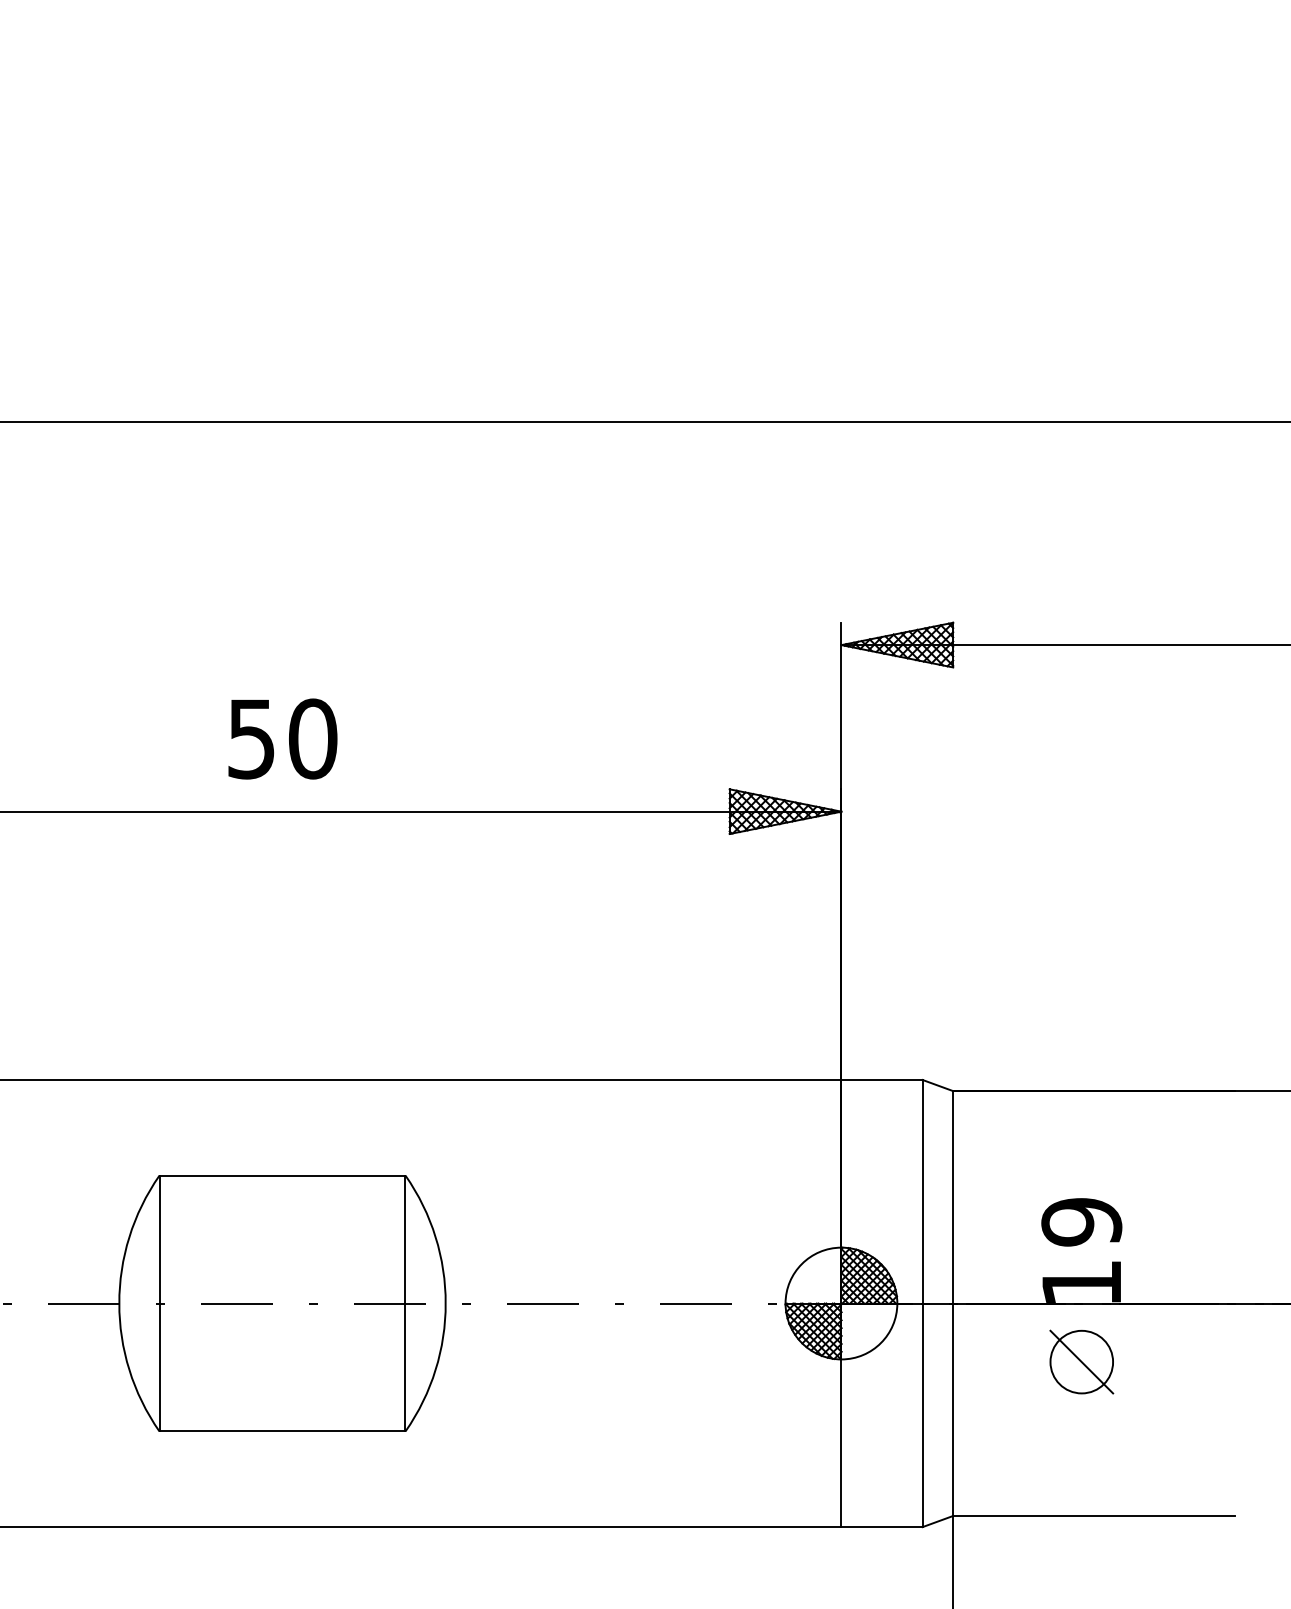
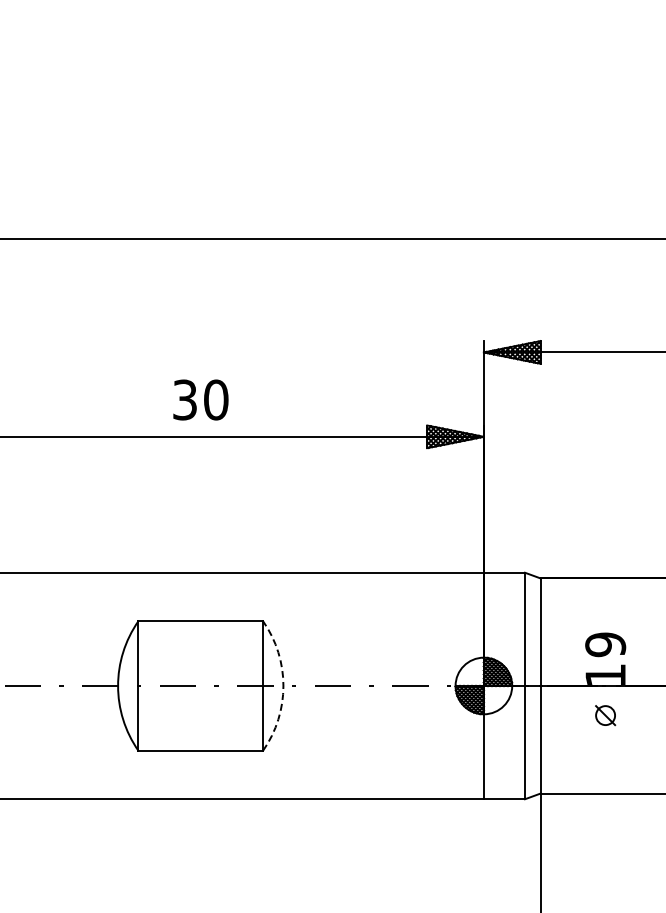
text: (252, 737) -> (185, 399), 50 -> 30
arc: (445, 1304) -> (283, 686), solid -> dashed
part: (1081, 1361) -> (605, 715), size x0.6

